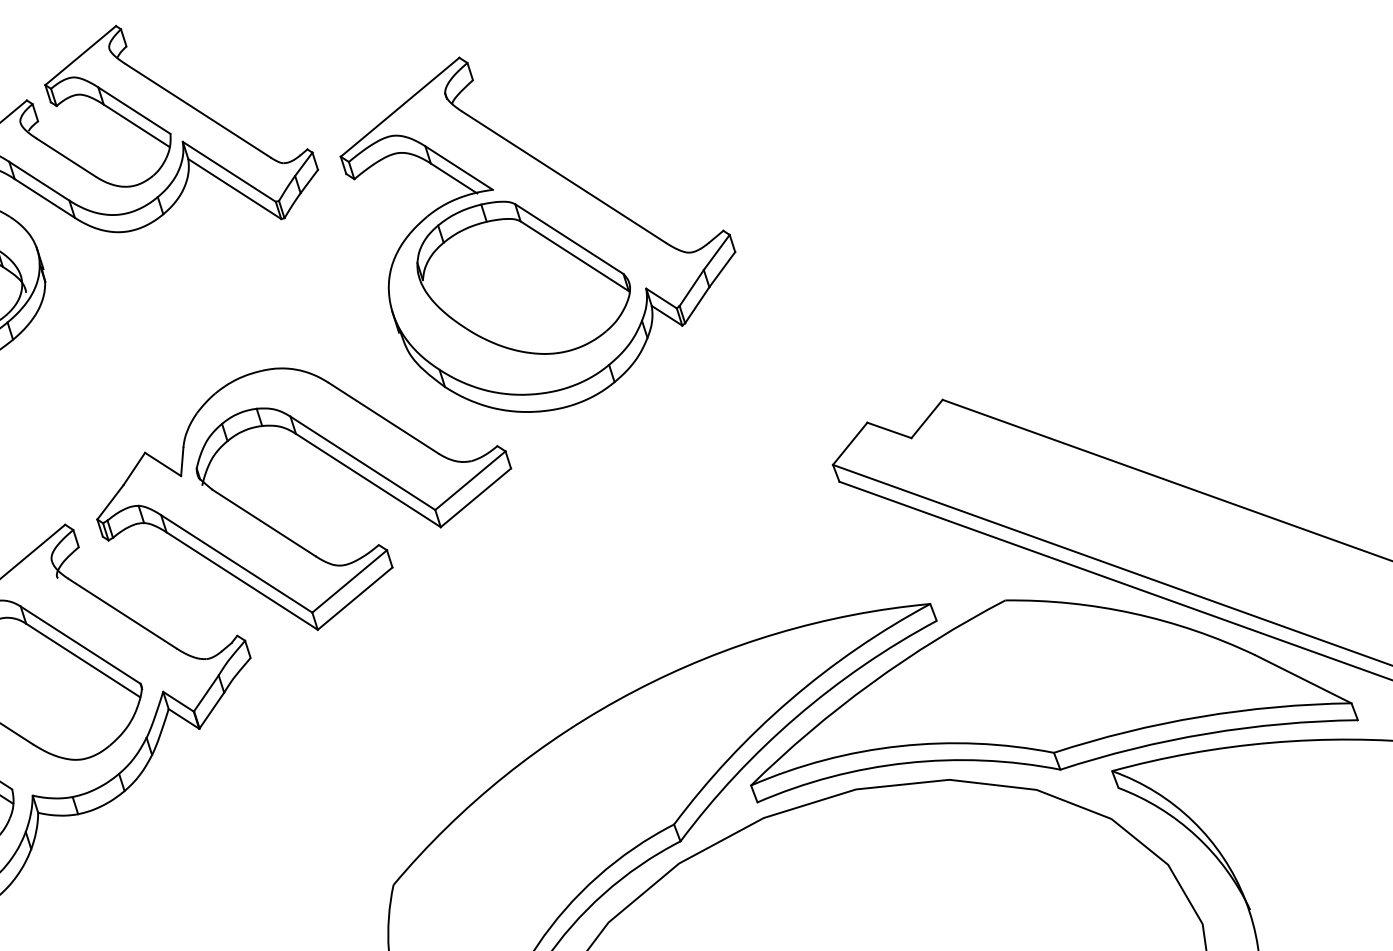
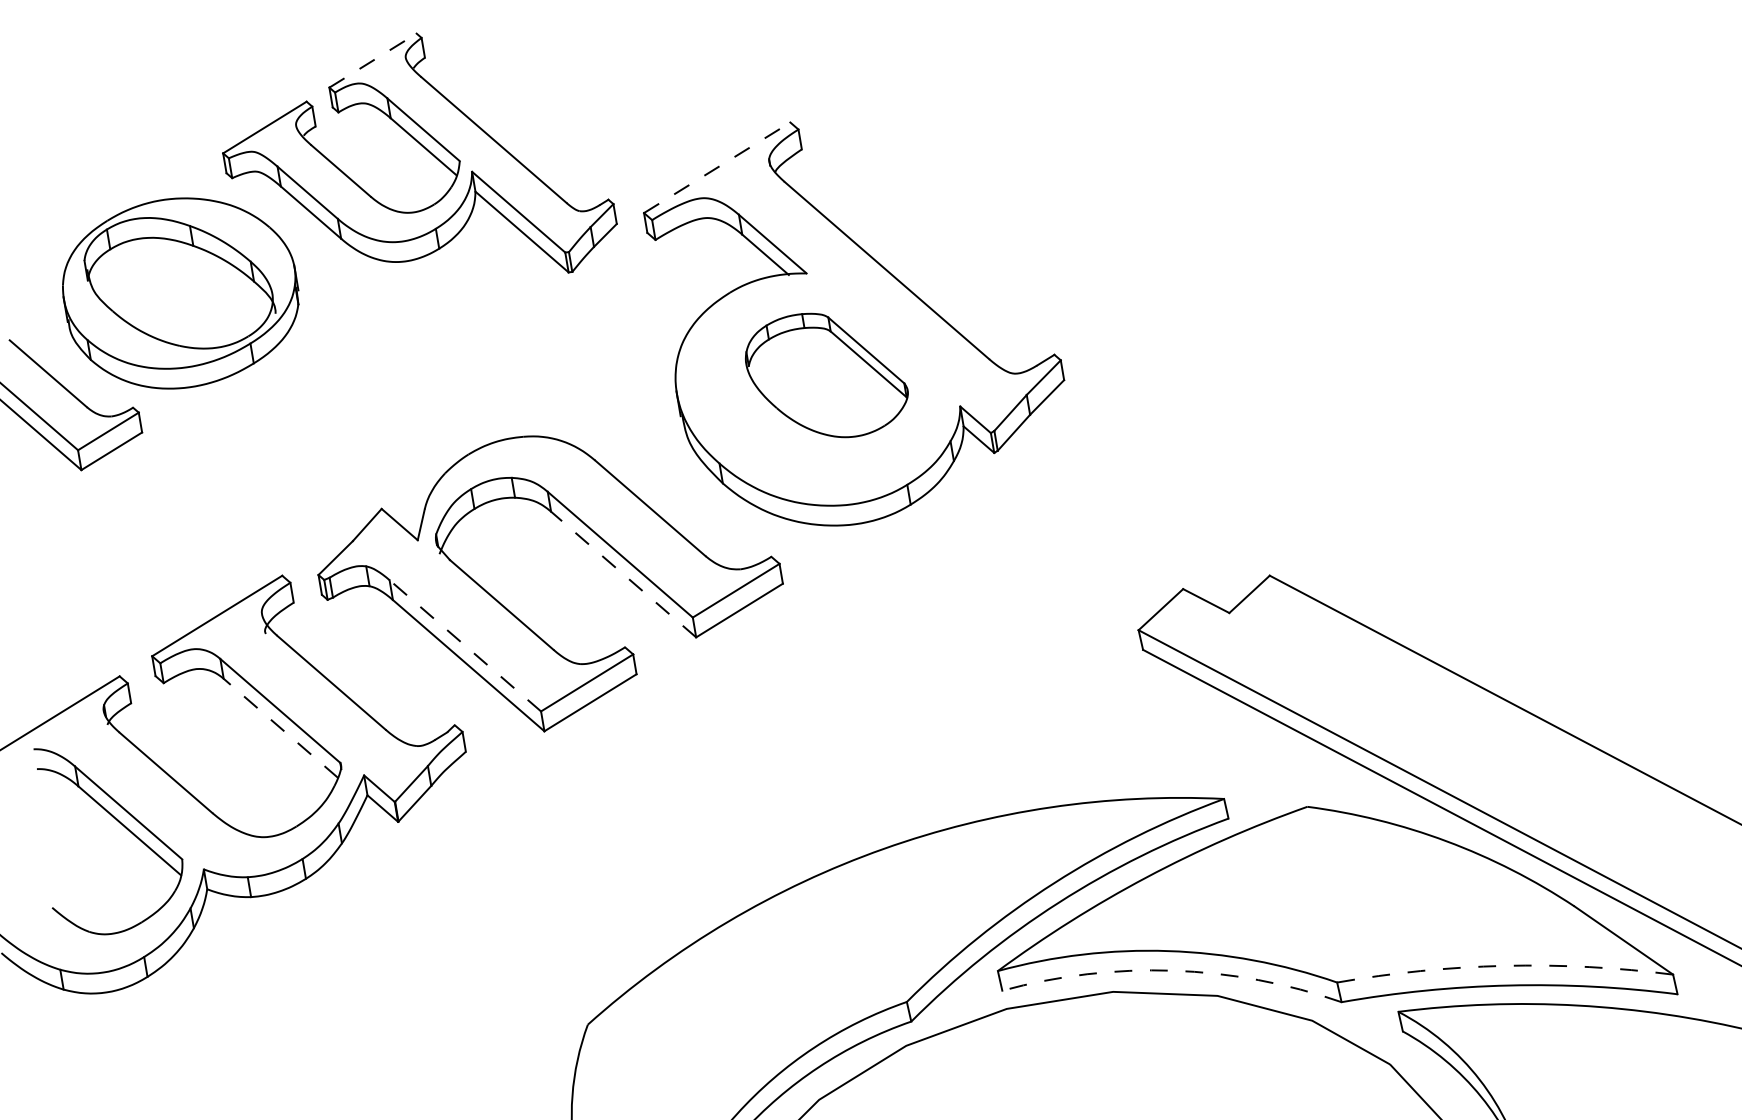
line: (81, 55) -> (373, 60), solid -> dashed
line: (400, 106) -> (717, 167), solid -> dashed
part: (523, 278) -> (826, 375), size x0.7
line: (368, 480) -> (623, 574), solid -> dashed
line: (235, 563) -> (464, 645), solid -> dashed
line: (82, 660) -> (280, 728), solid -> dashed
arc: (1200, 716) -> (1504, 965), solid -> dashed
arc: (906, 762) -> (1172, 970), solid -> dashed

